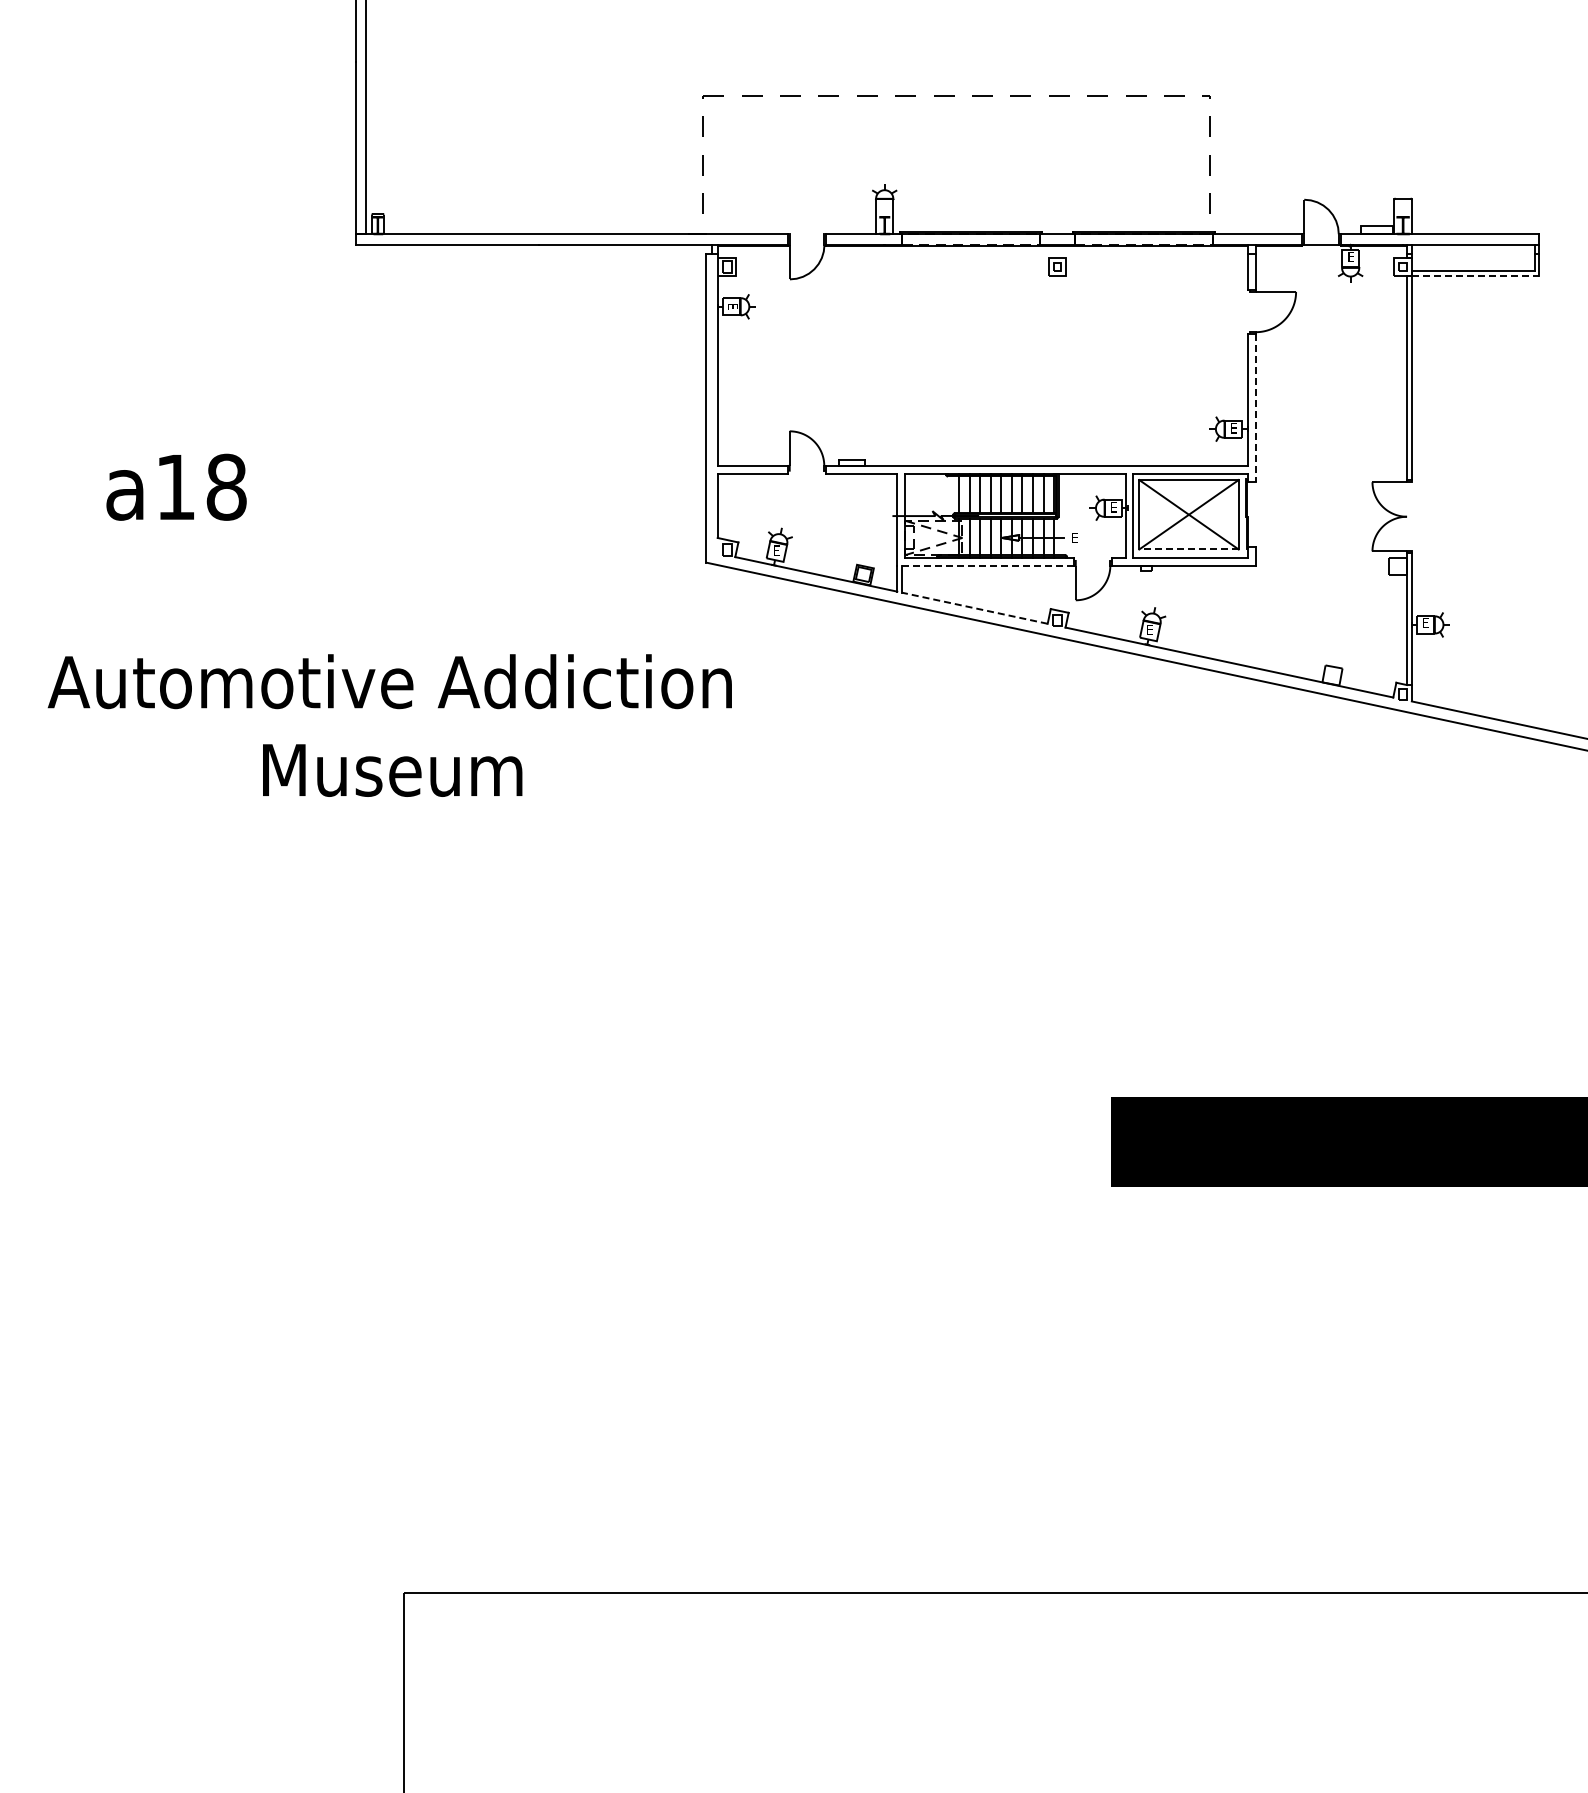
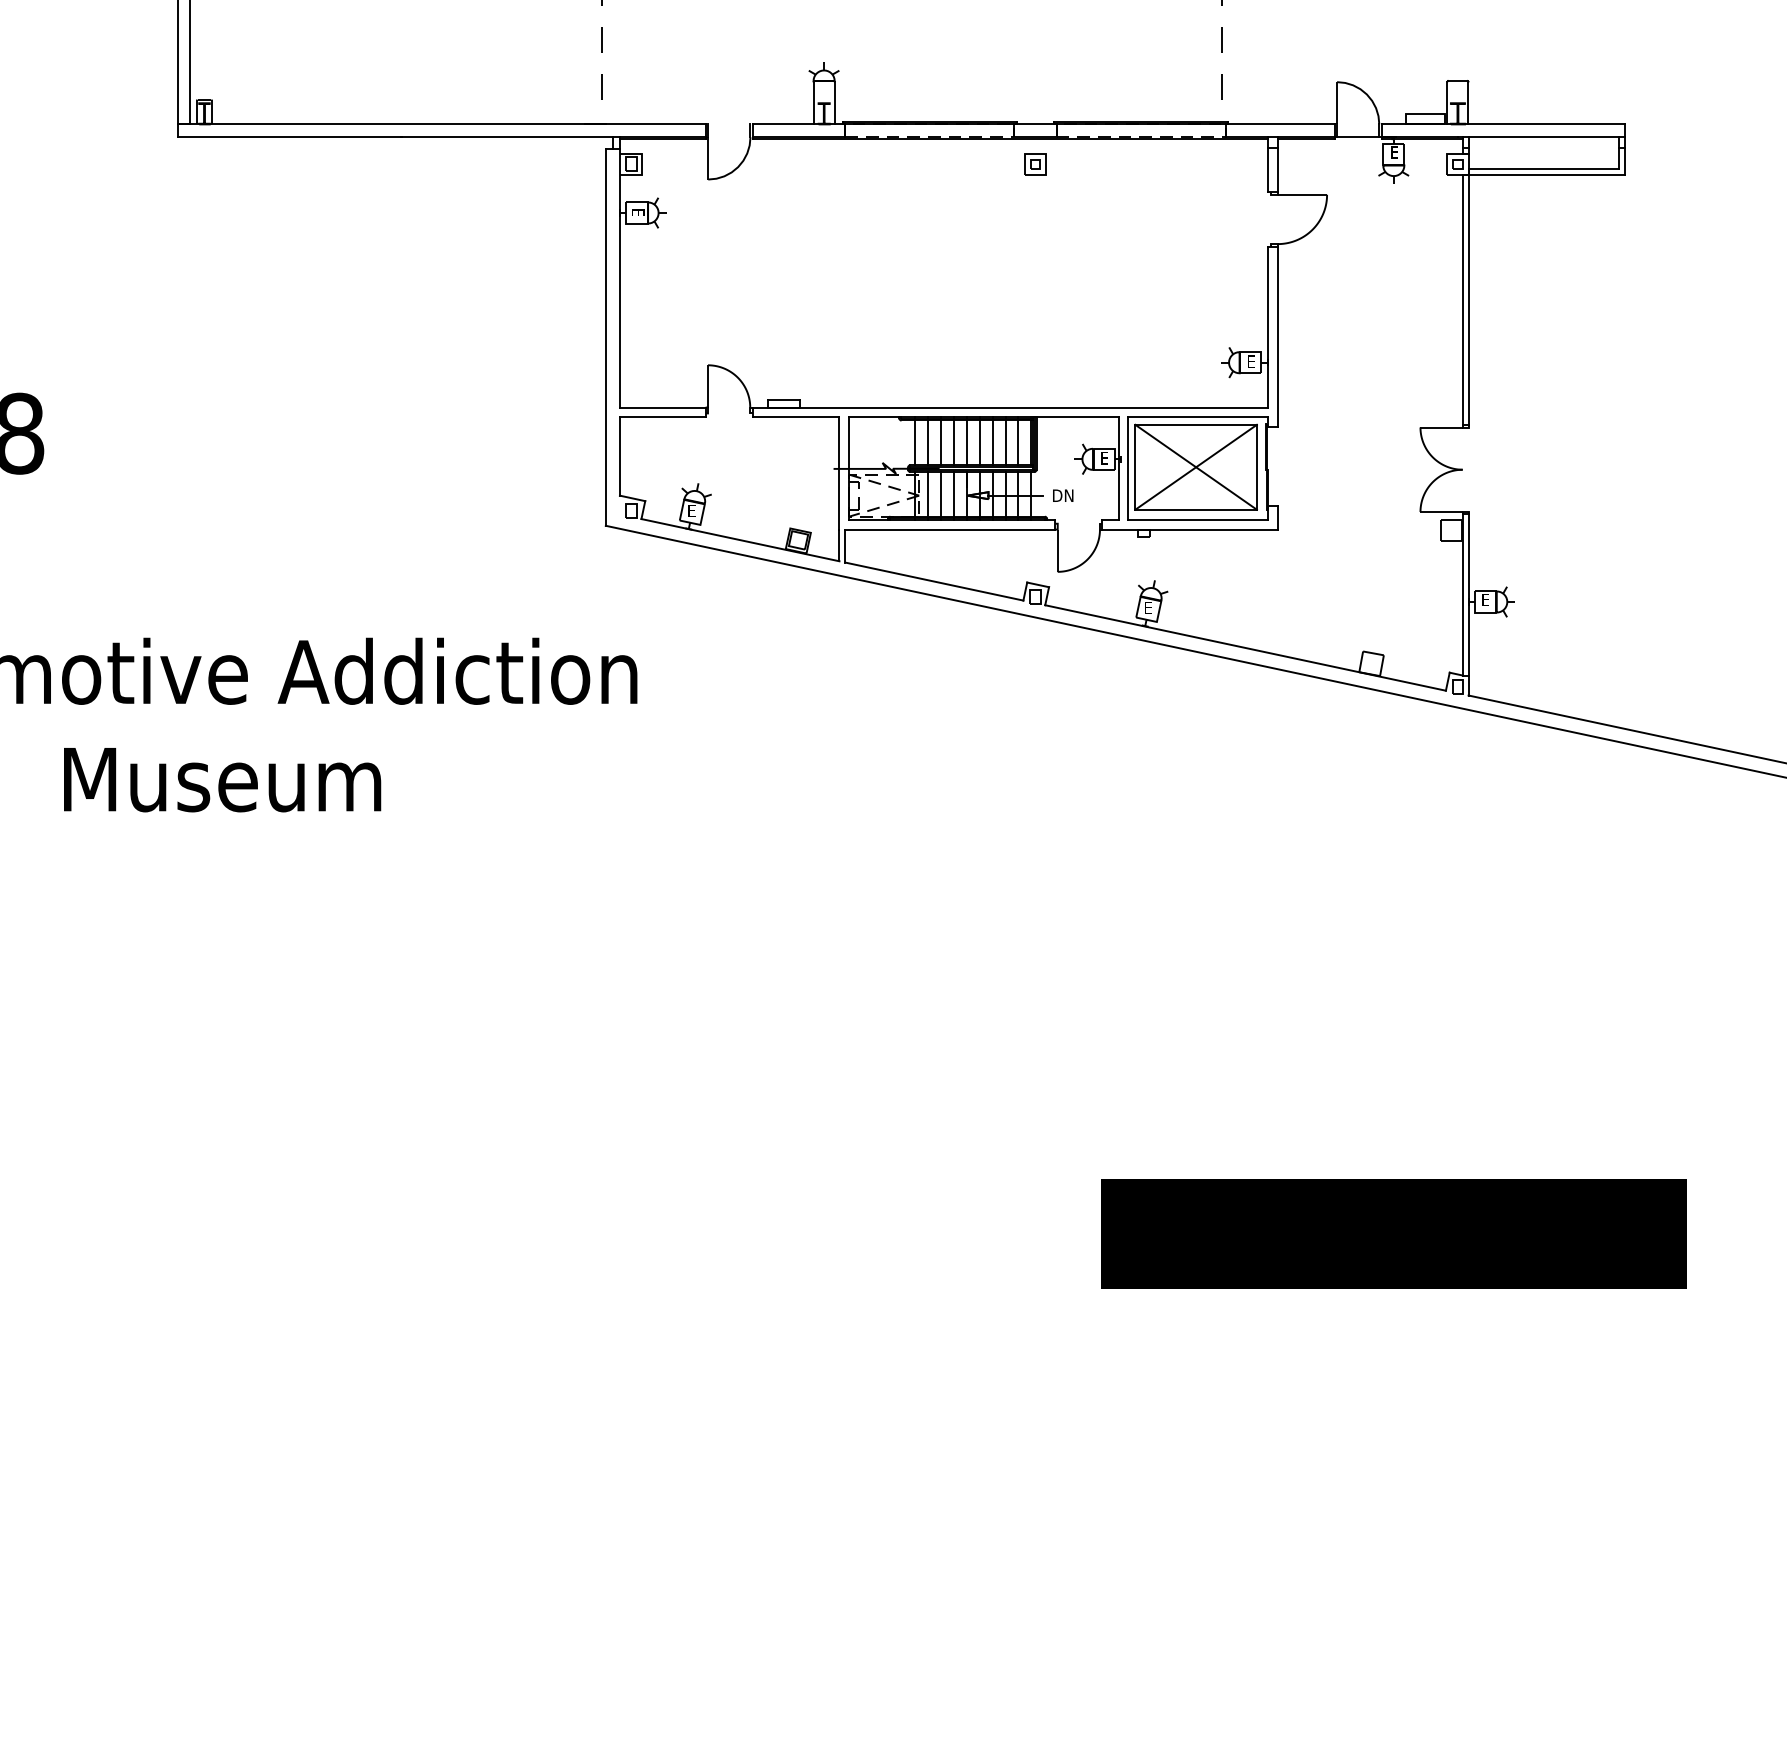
line: (1475, 275) -> (1546, 174), dashed -> solid
line: (1255, 408) -> (1277, 337), dashed -> solid
text: (1079, 537) -> (1062, 495), E -> DN
line: (1188, 549) -> (1195, 509), dashed -> solid
line: (987, 565) -> (949, 529), dashed -> solid
line: (974, 608) -> (933, 581), dashed -> solid

